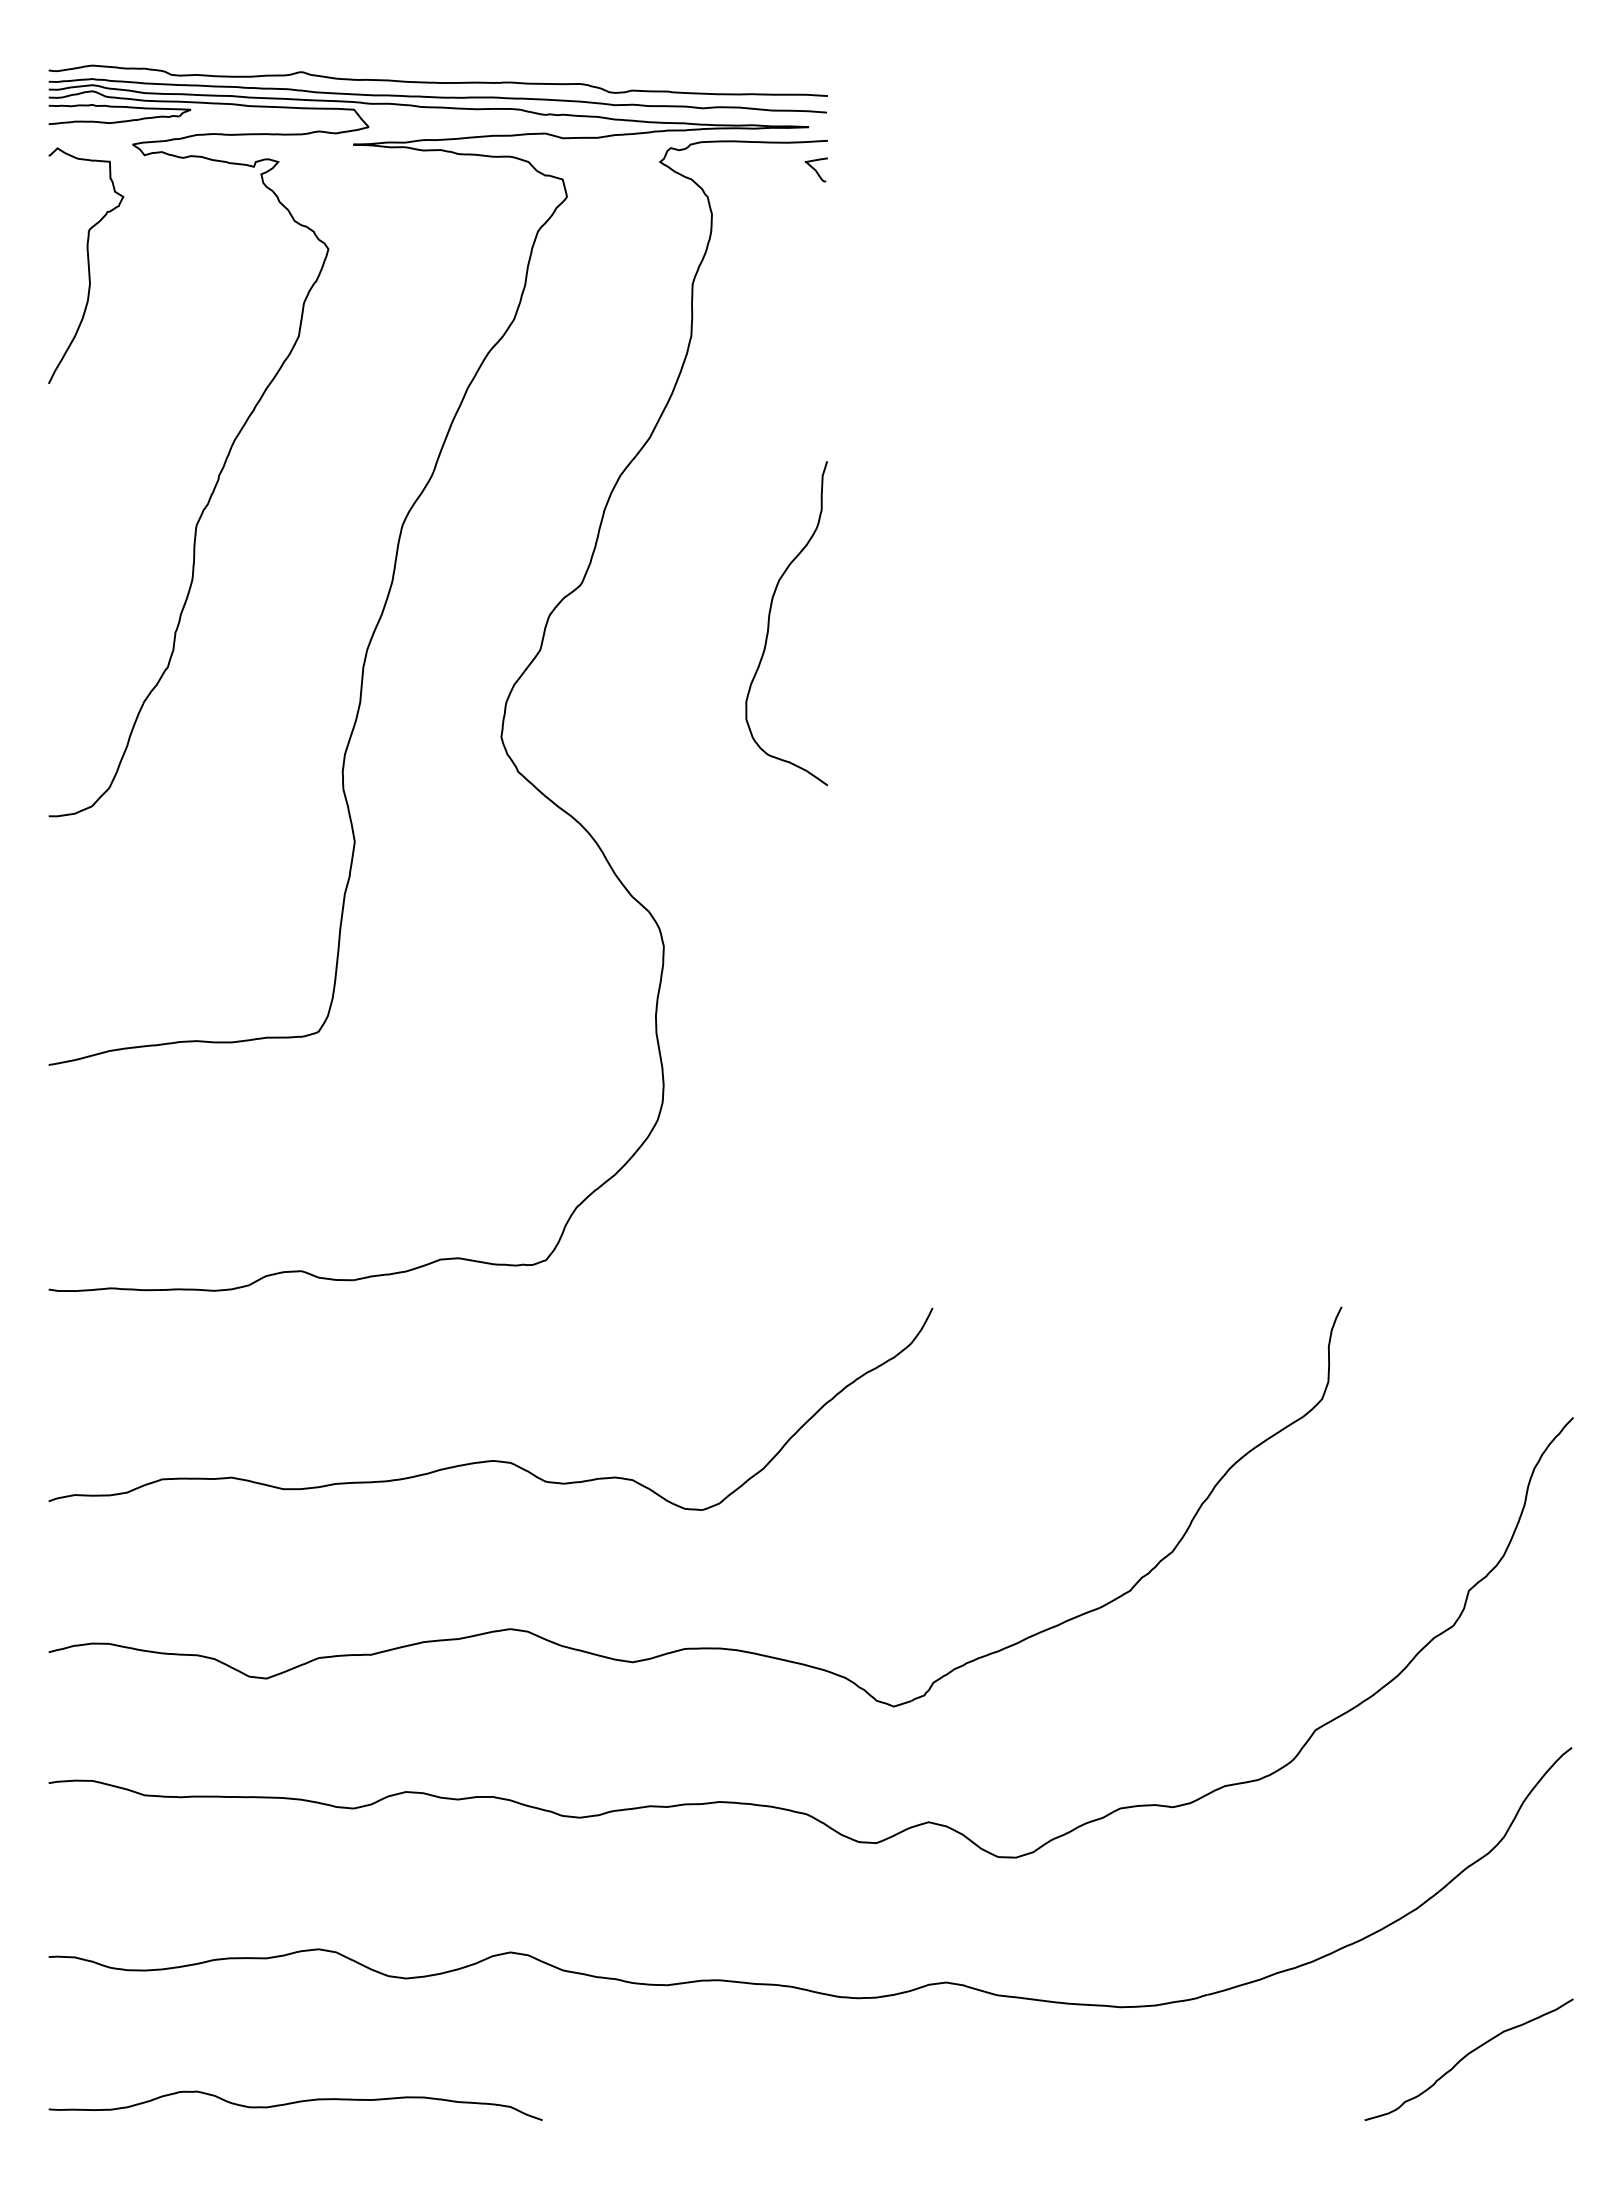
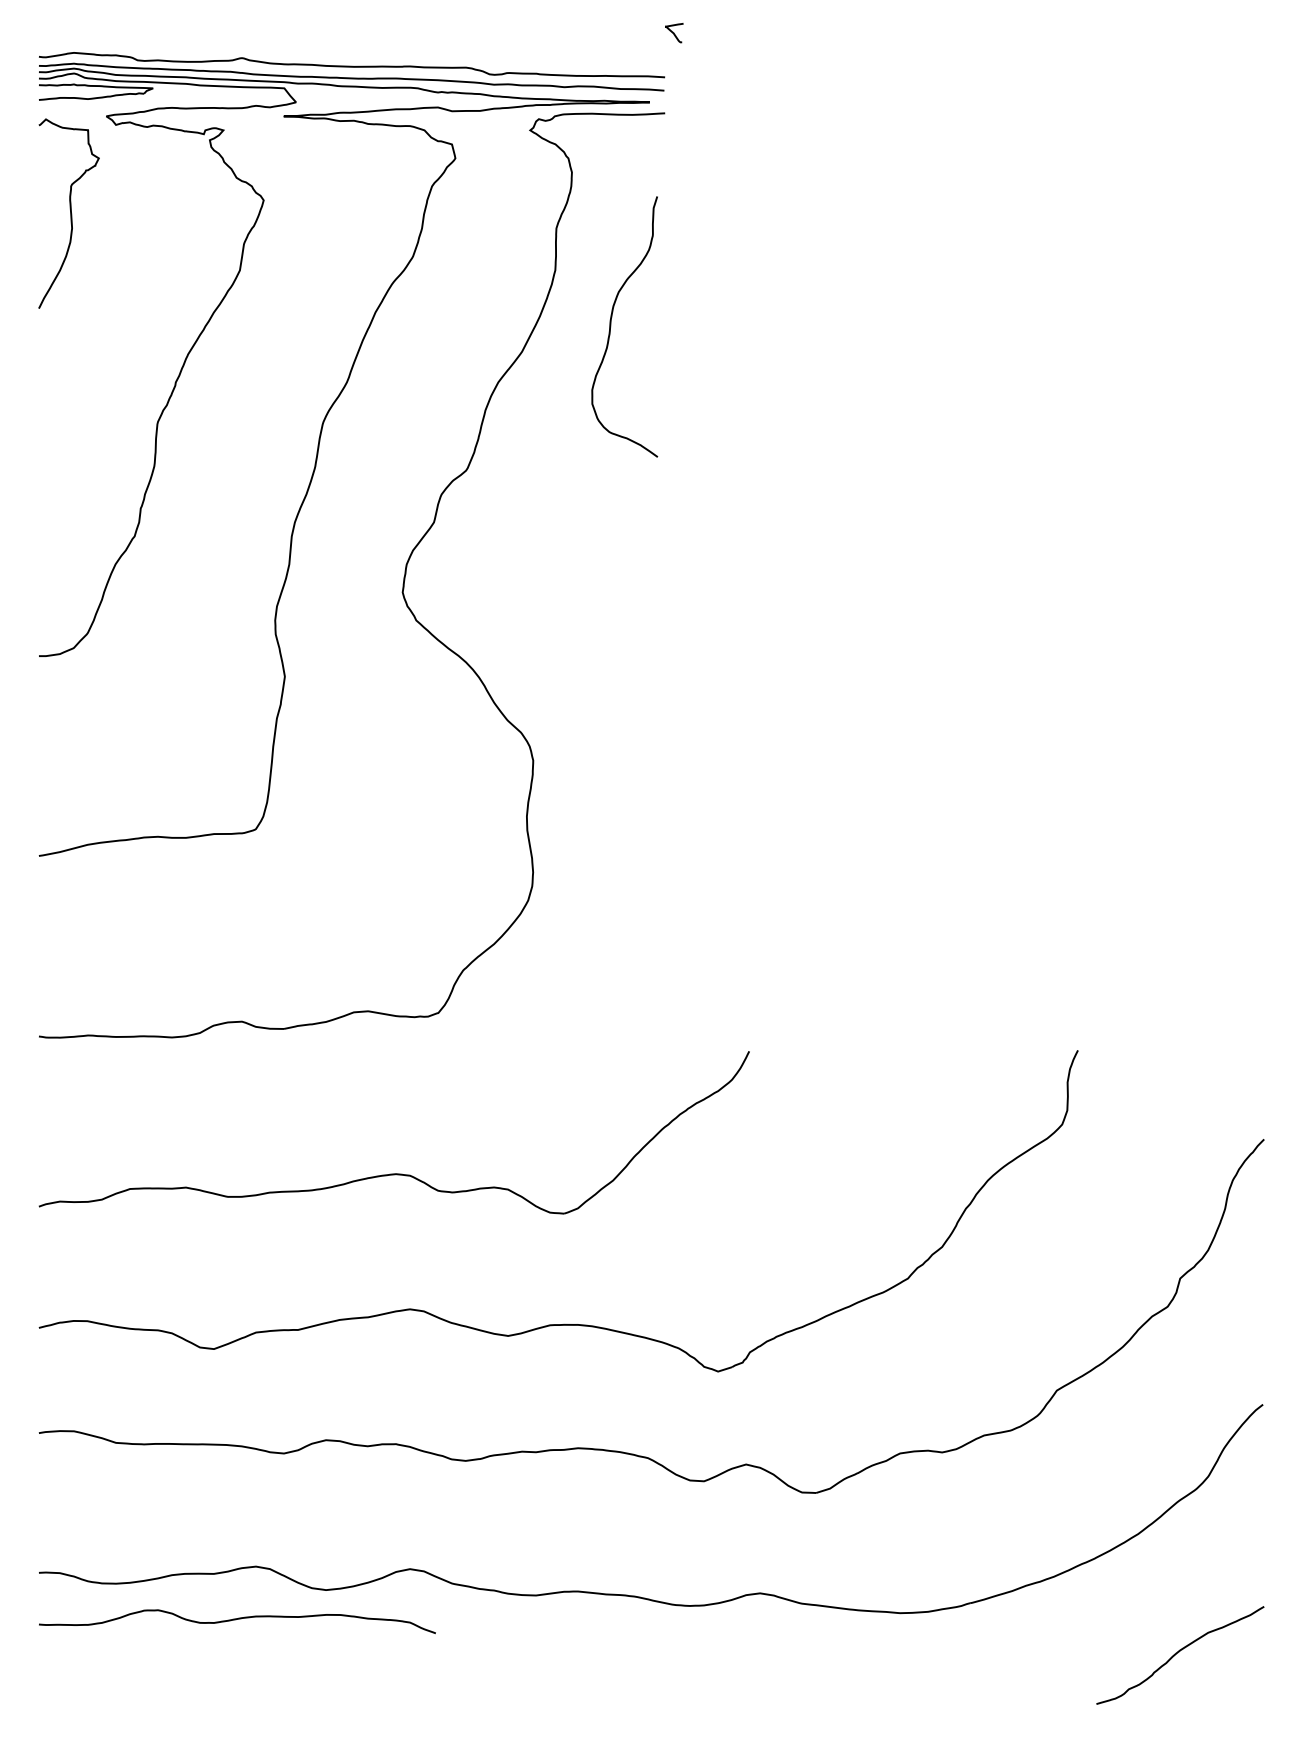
curve: (815, 169) -> (673, 32), moved
curve: (769, 623) -> (610, 326), moved
curve: (295, 2103) -> (237, 1619), moved

